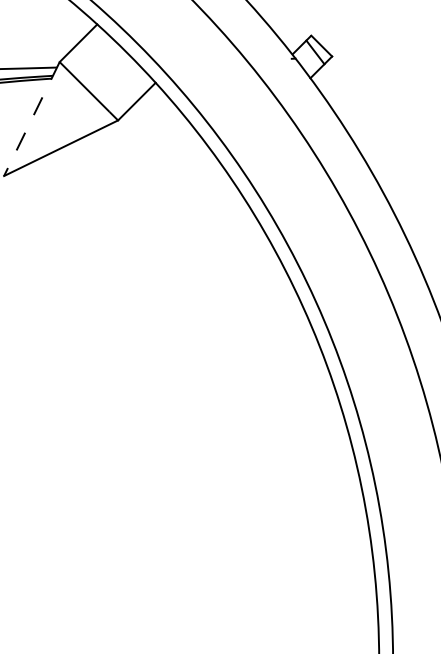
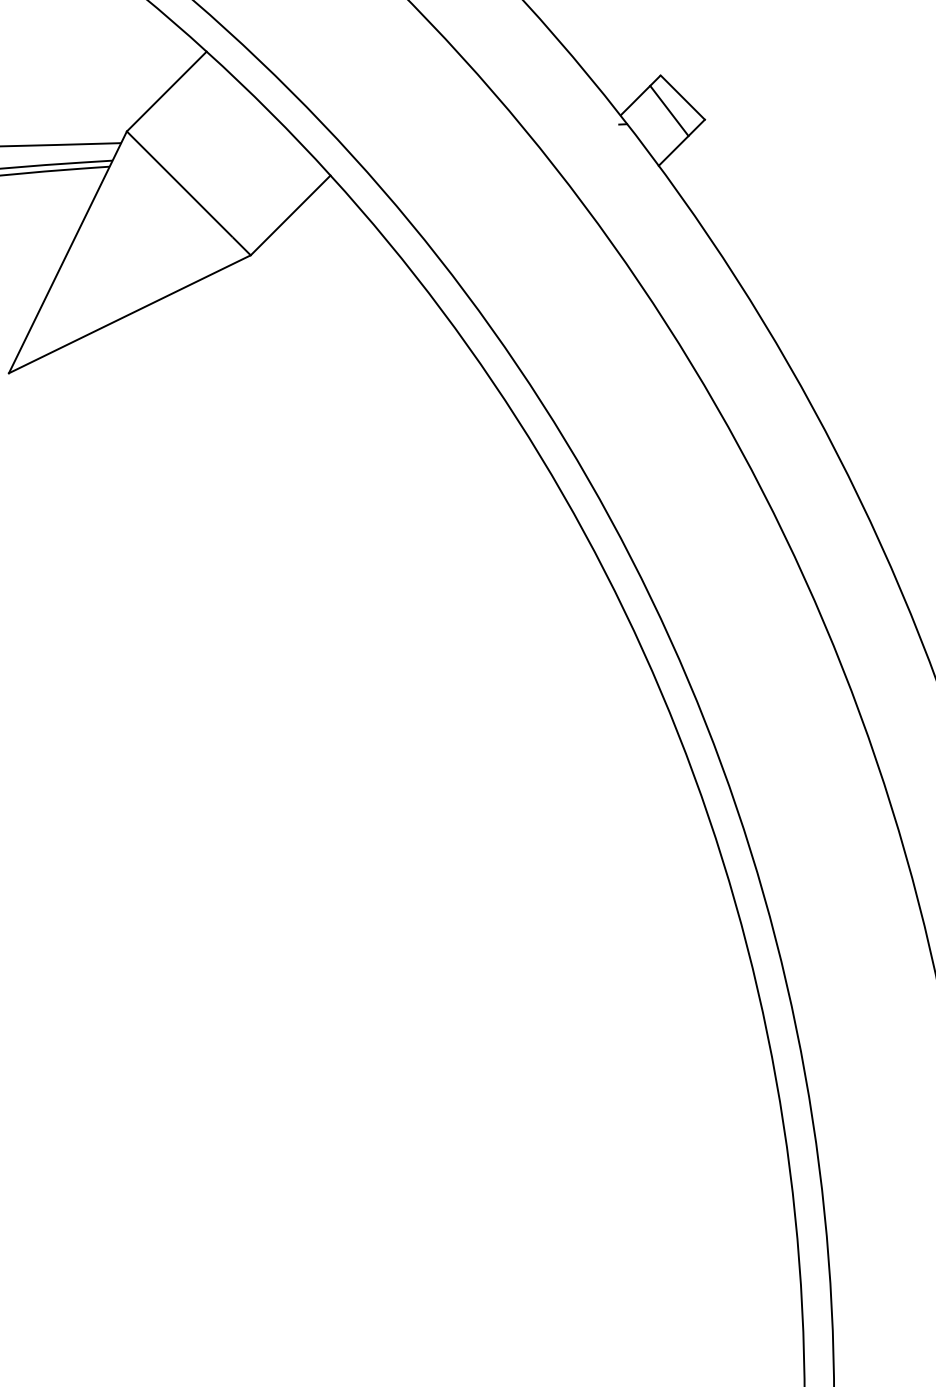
line: (31, 119) -> (67, 253), dashed -> solid

